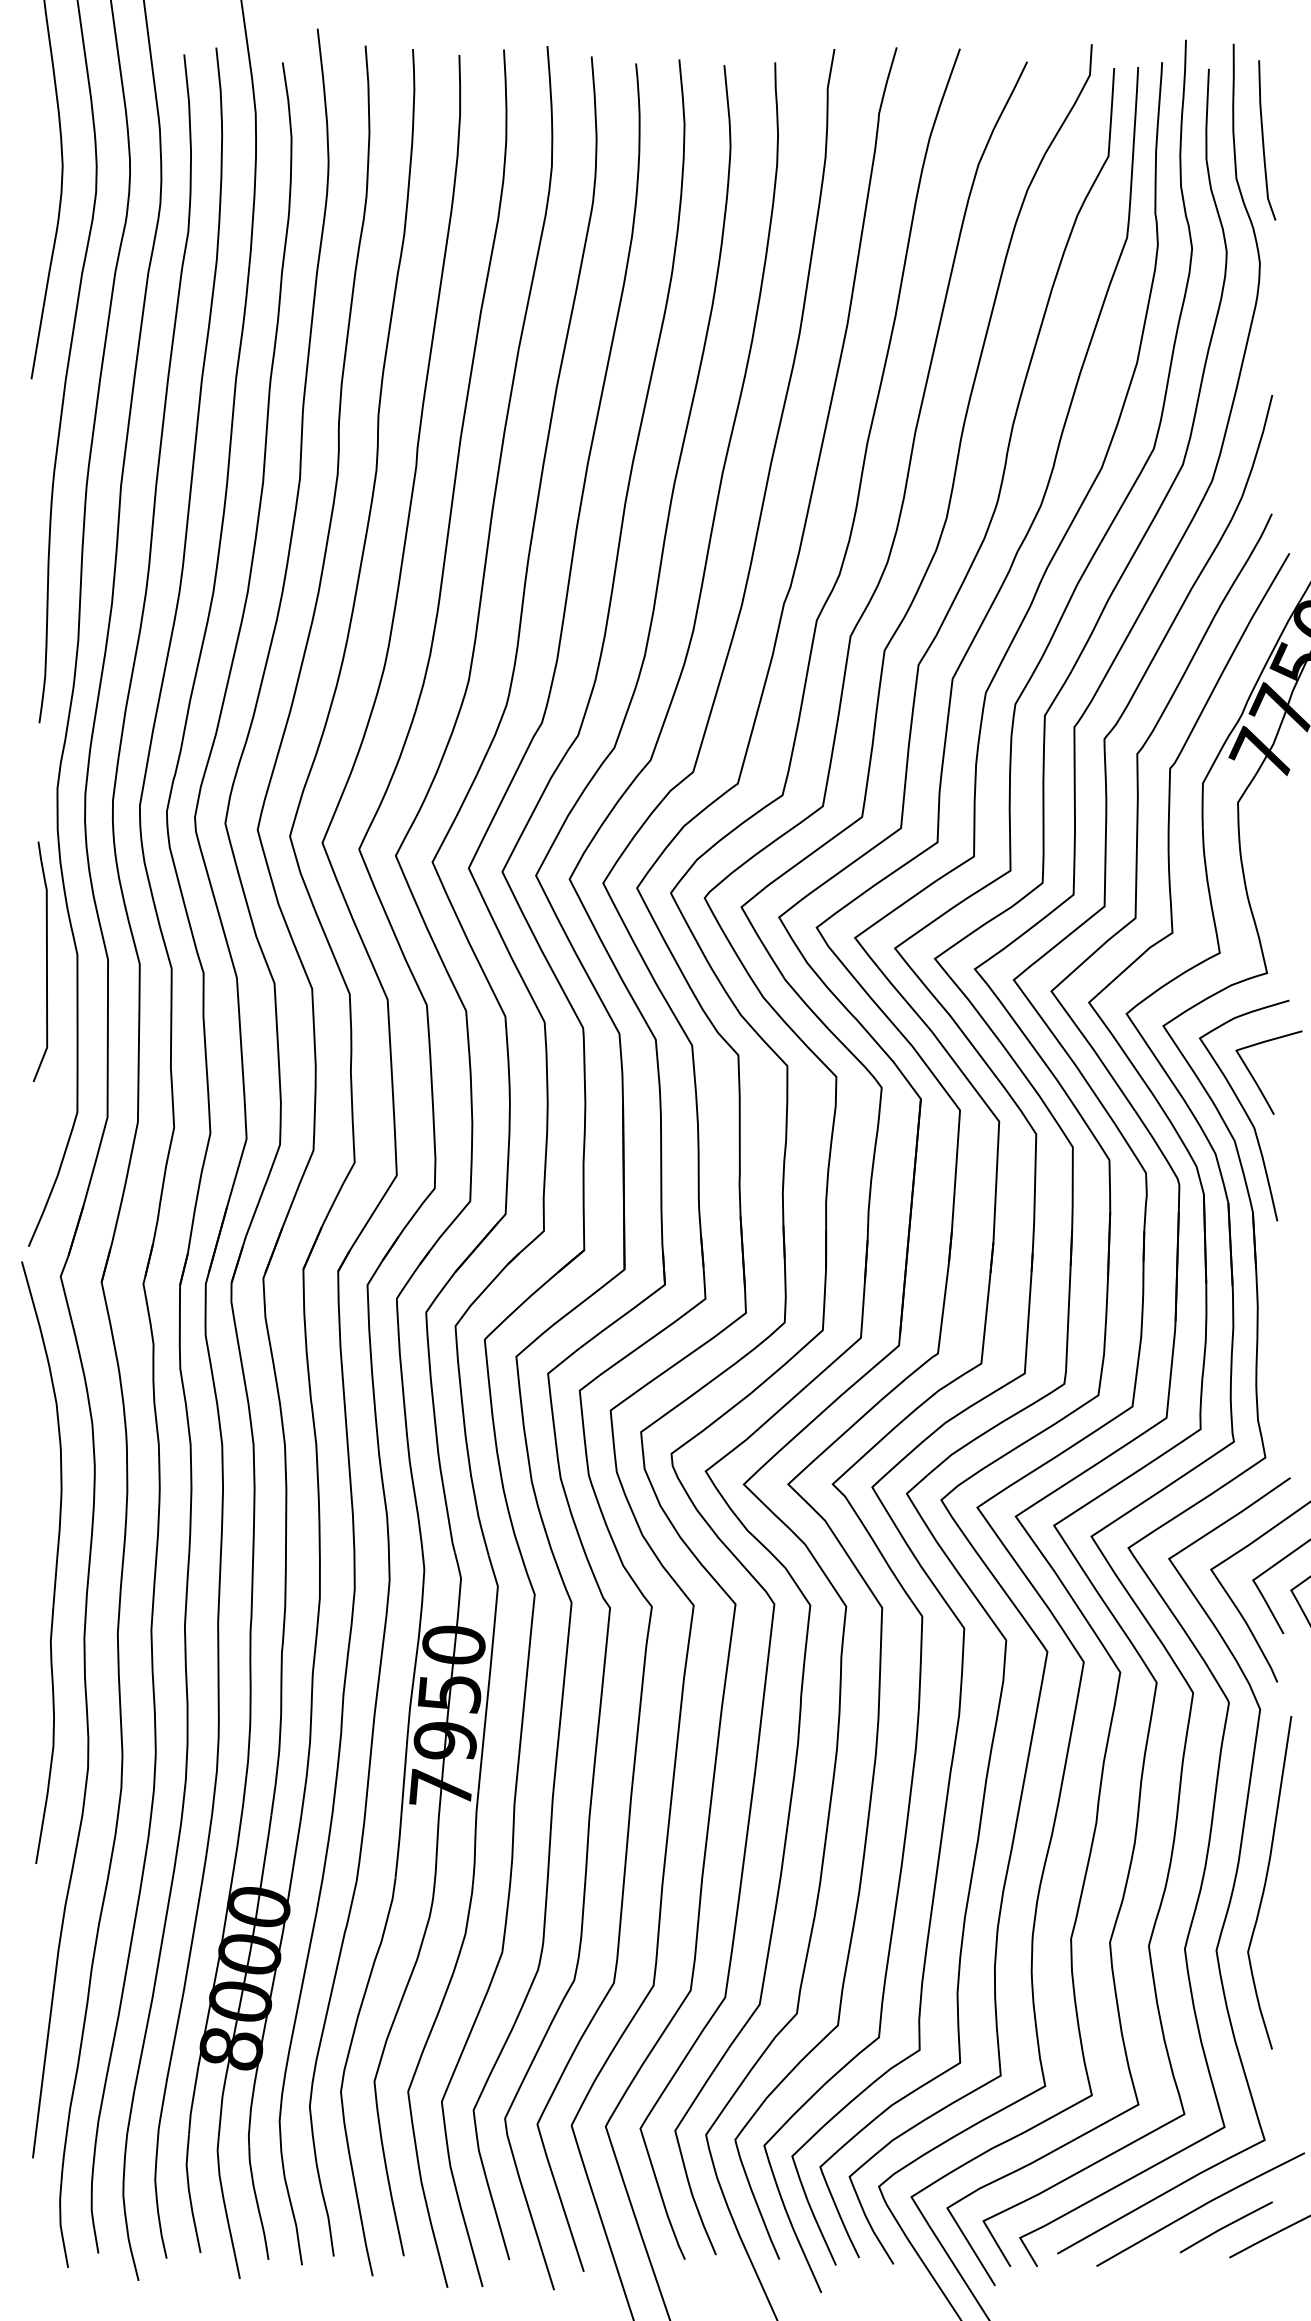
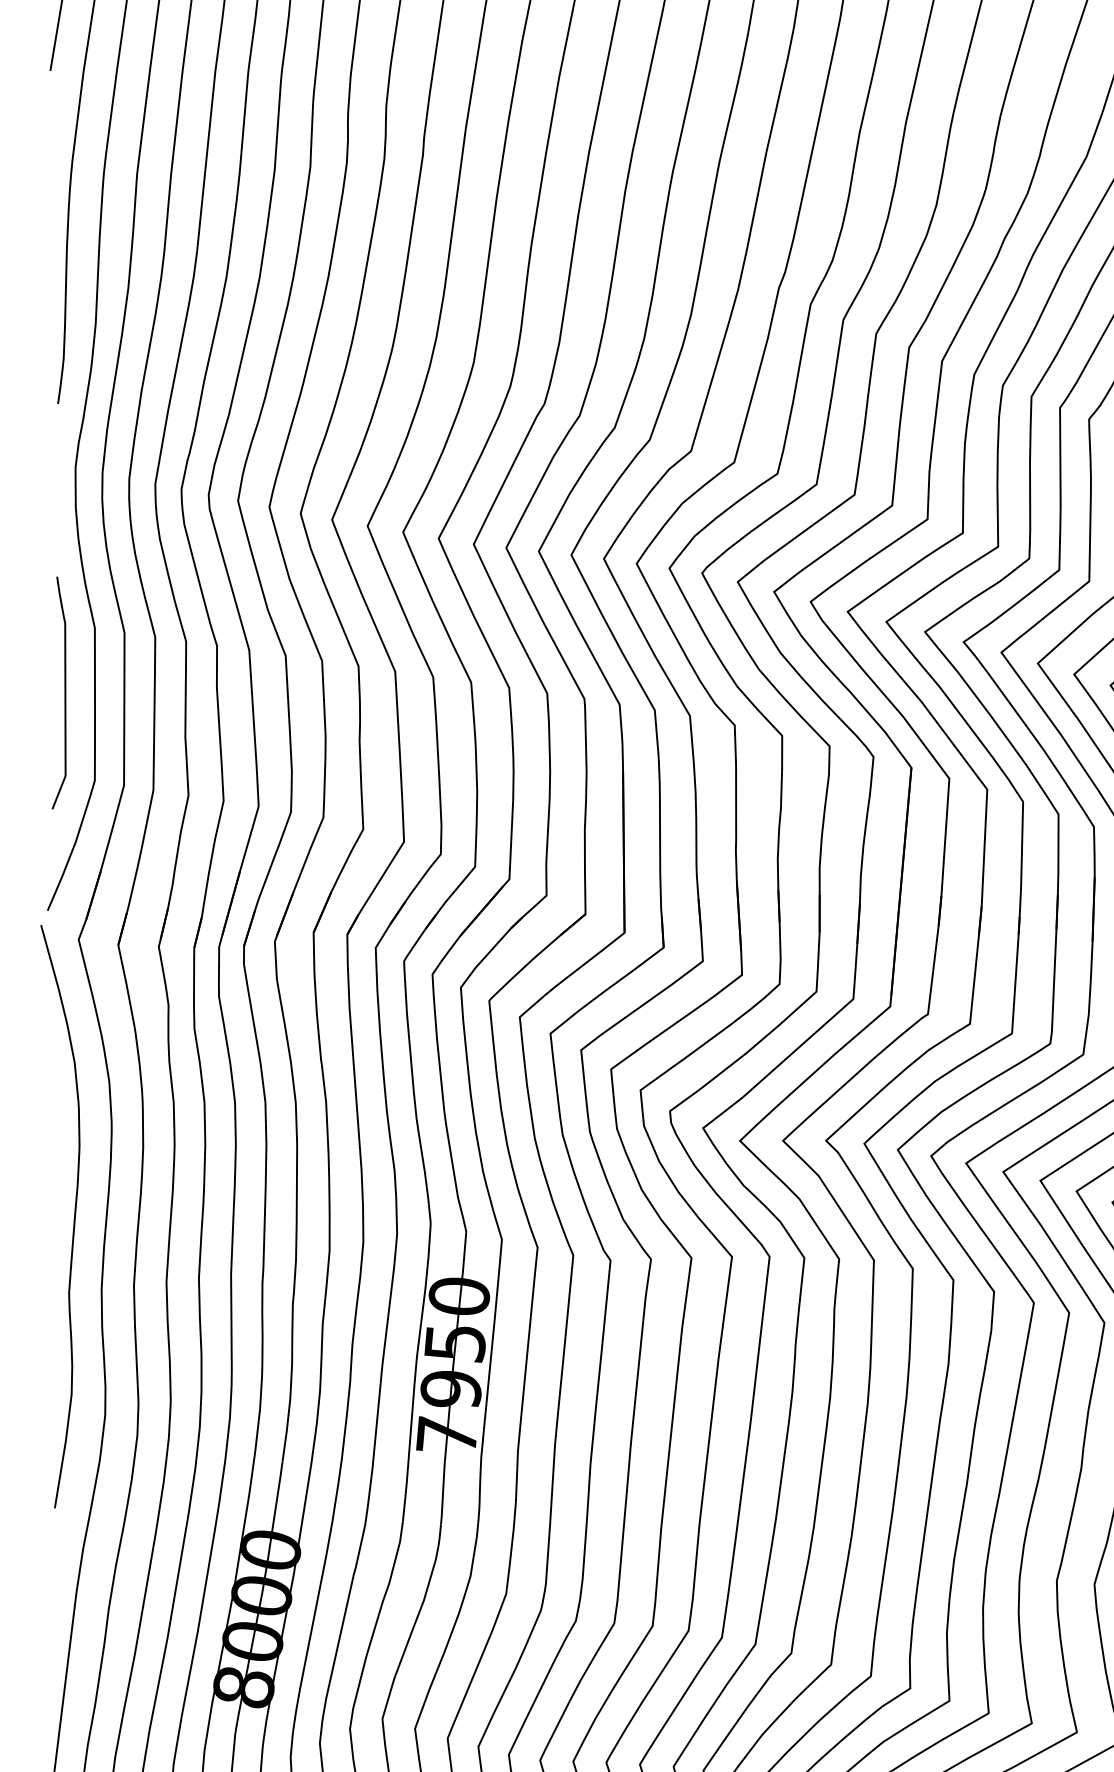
curve: (46, 961) -> (64, 692), moved

